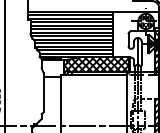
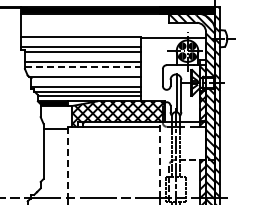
line: (70, 15) -> (81, 42), removed
line: (71, 25) -> (82, 57), removed
line: (72, 32) -> (83, 66), solid -> dashed
line: (72, 35) -> (83, 71), removed
line: (74, 42) -> (86, 81), removed
line: (126, 98) -> (160, 159), solid -> dashed
line: (60, 100) -> (67, 162), solid -> dashed

